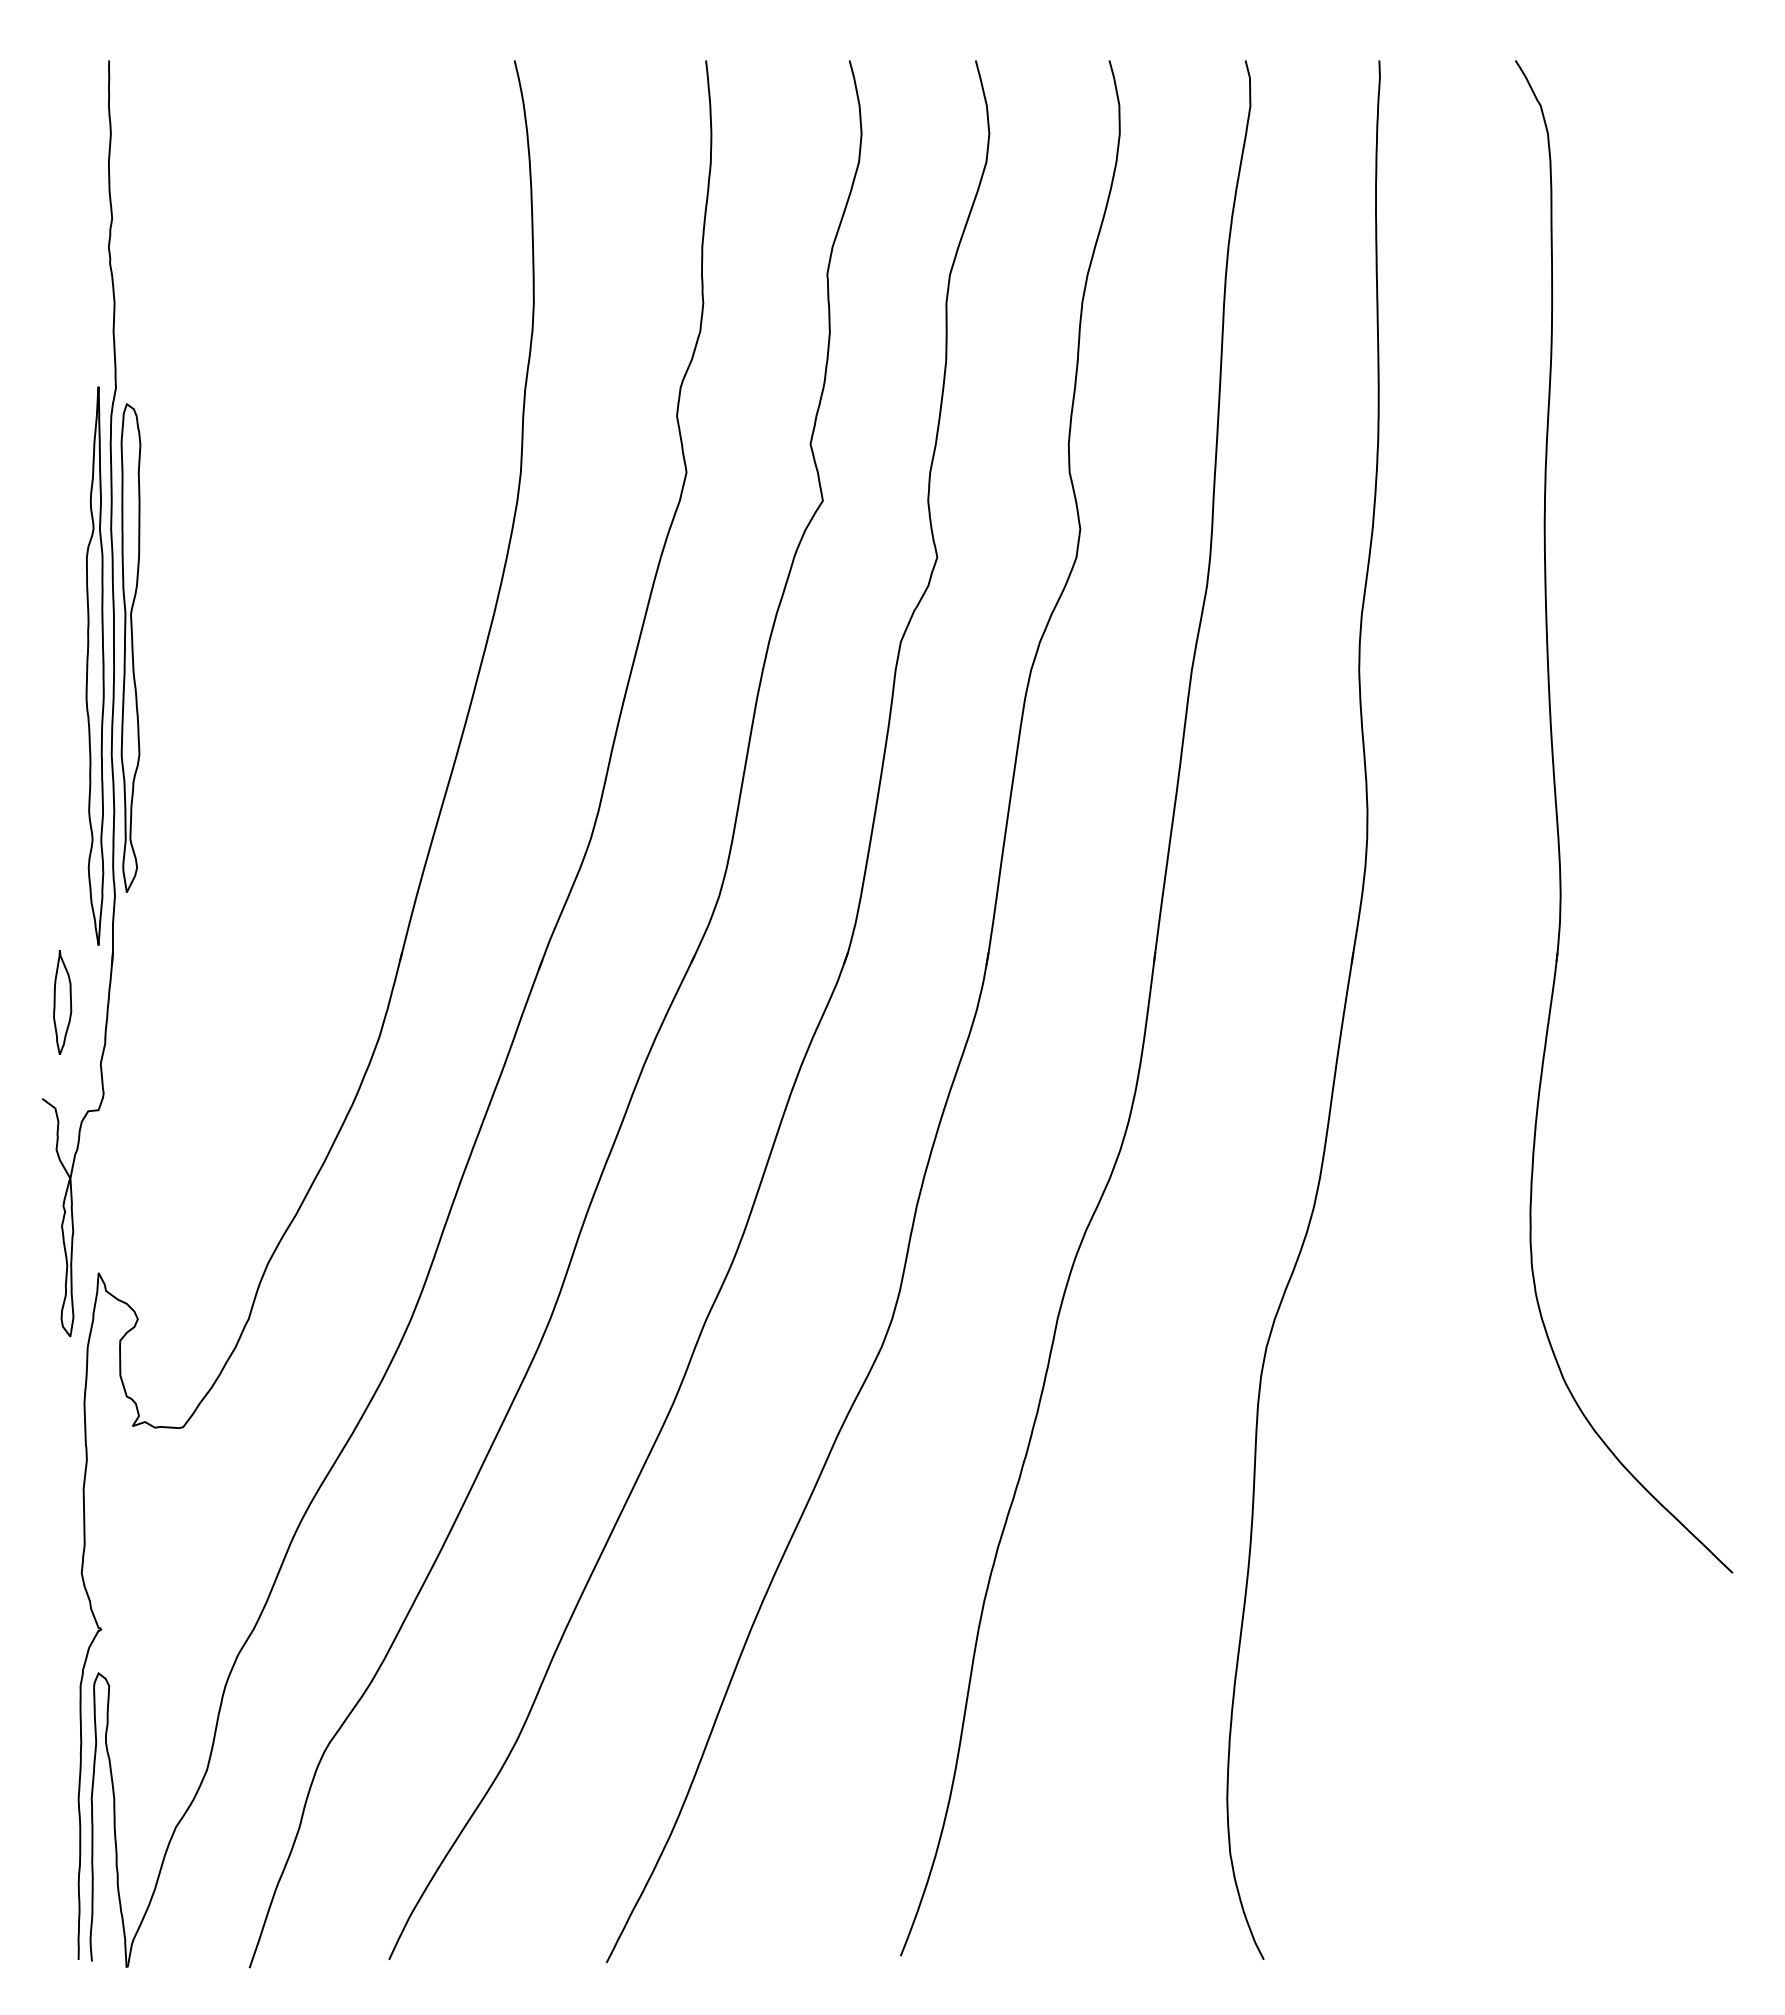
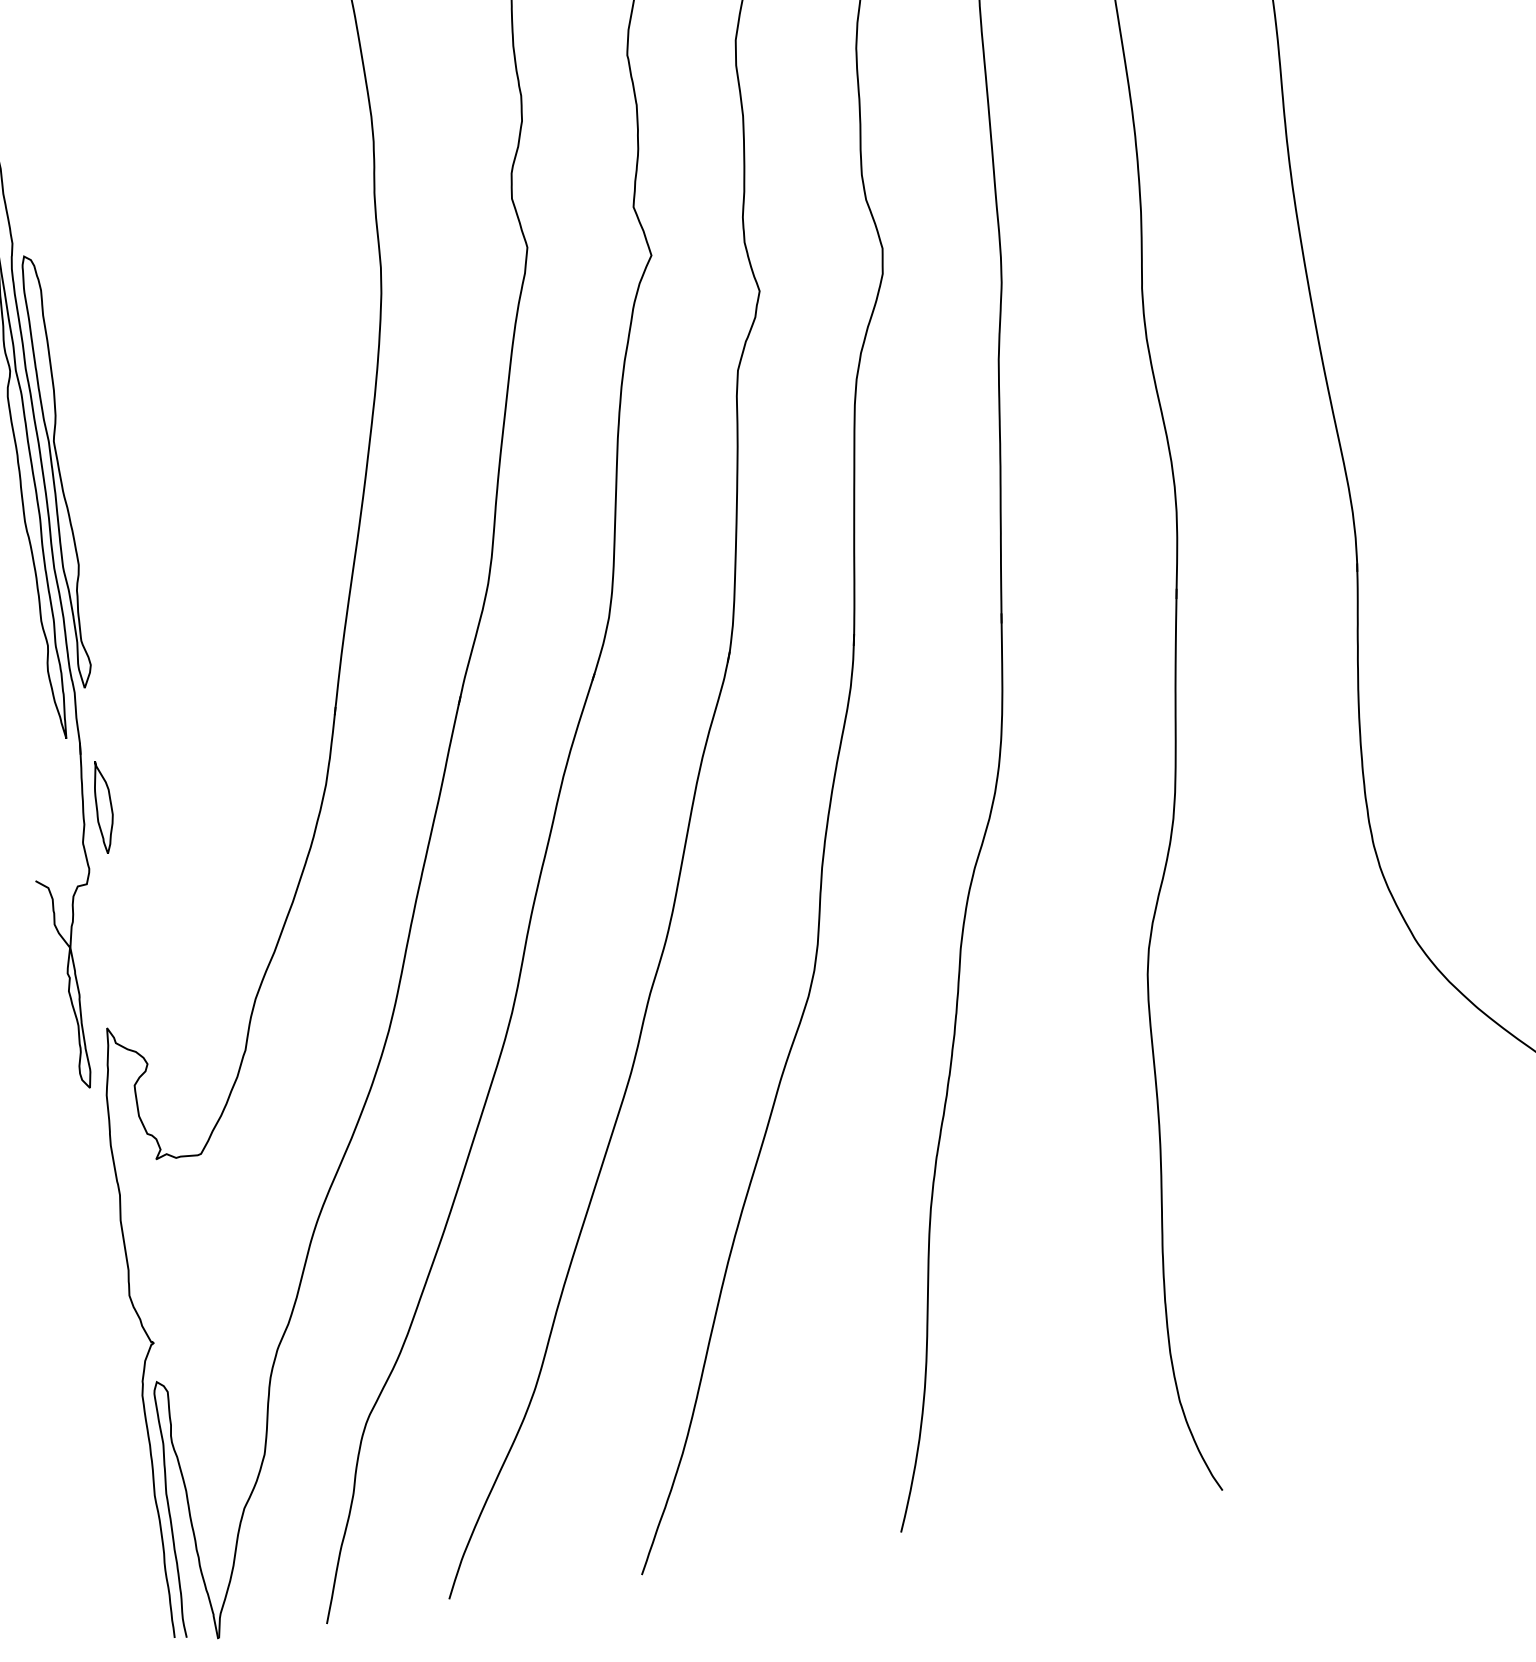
part: (62, 1002) -> (103, 807), moved

